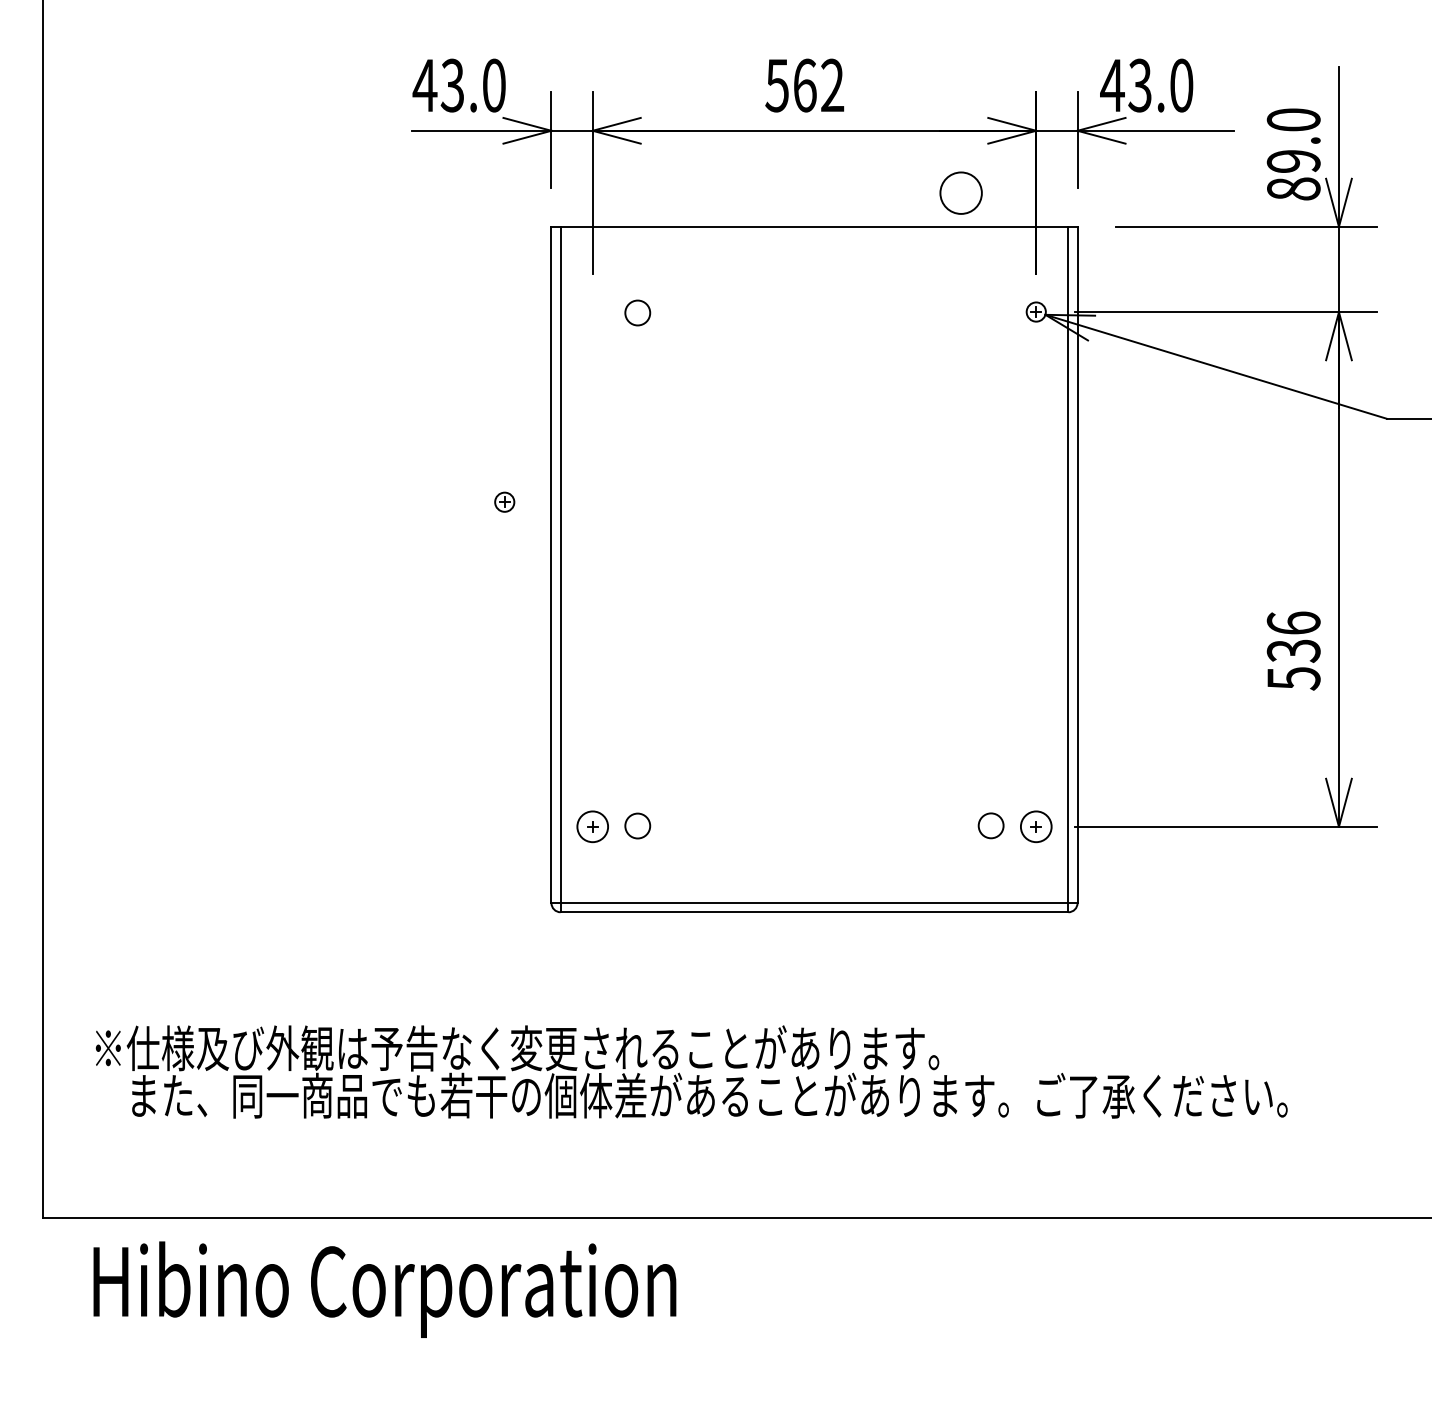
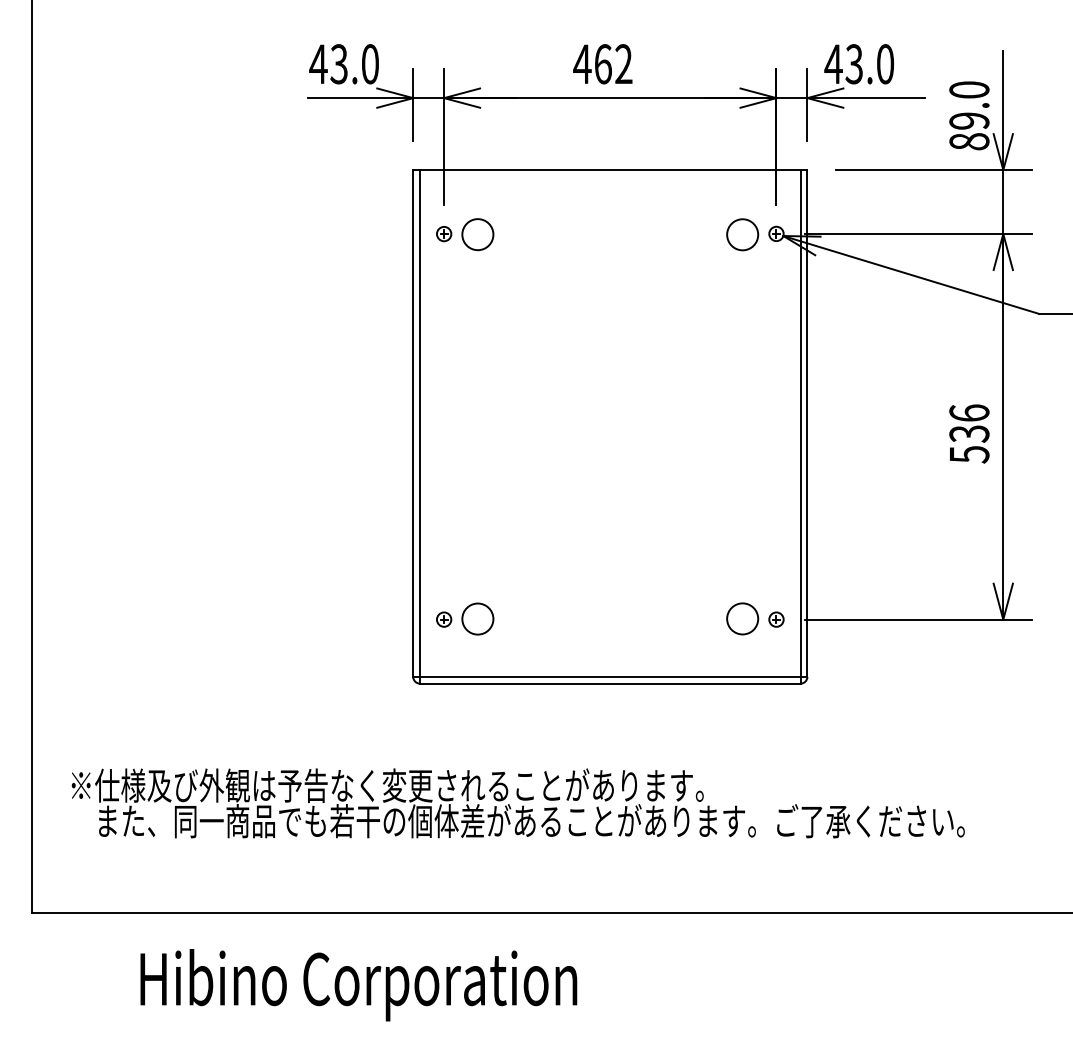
text: (776, 85) -> (581, 64), 562 -> 462
circle: (960, 192) -> (742, 234), moved
circle: (637, 312) -> (477, 234), size x1.67
part: (504, 501) -> (443, 233), moved
text: (1293, 650) -> (969, 433), moved
circle: (637, 825) -> (477, 618), size x1.67
circle: (990, 825) -> (742, 618), size x1.67
circle: (592, 826) -> (443, 619), size x0.62
circle: (1035, 826) -> (775, 619), size x0.62
text: (384, 1289) -> (358, 985), moved

